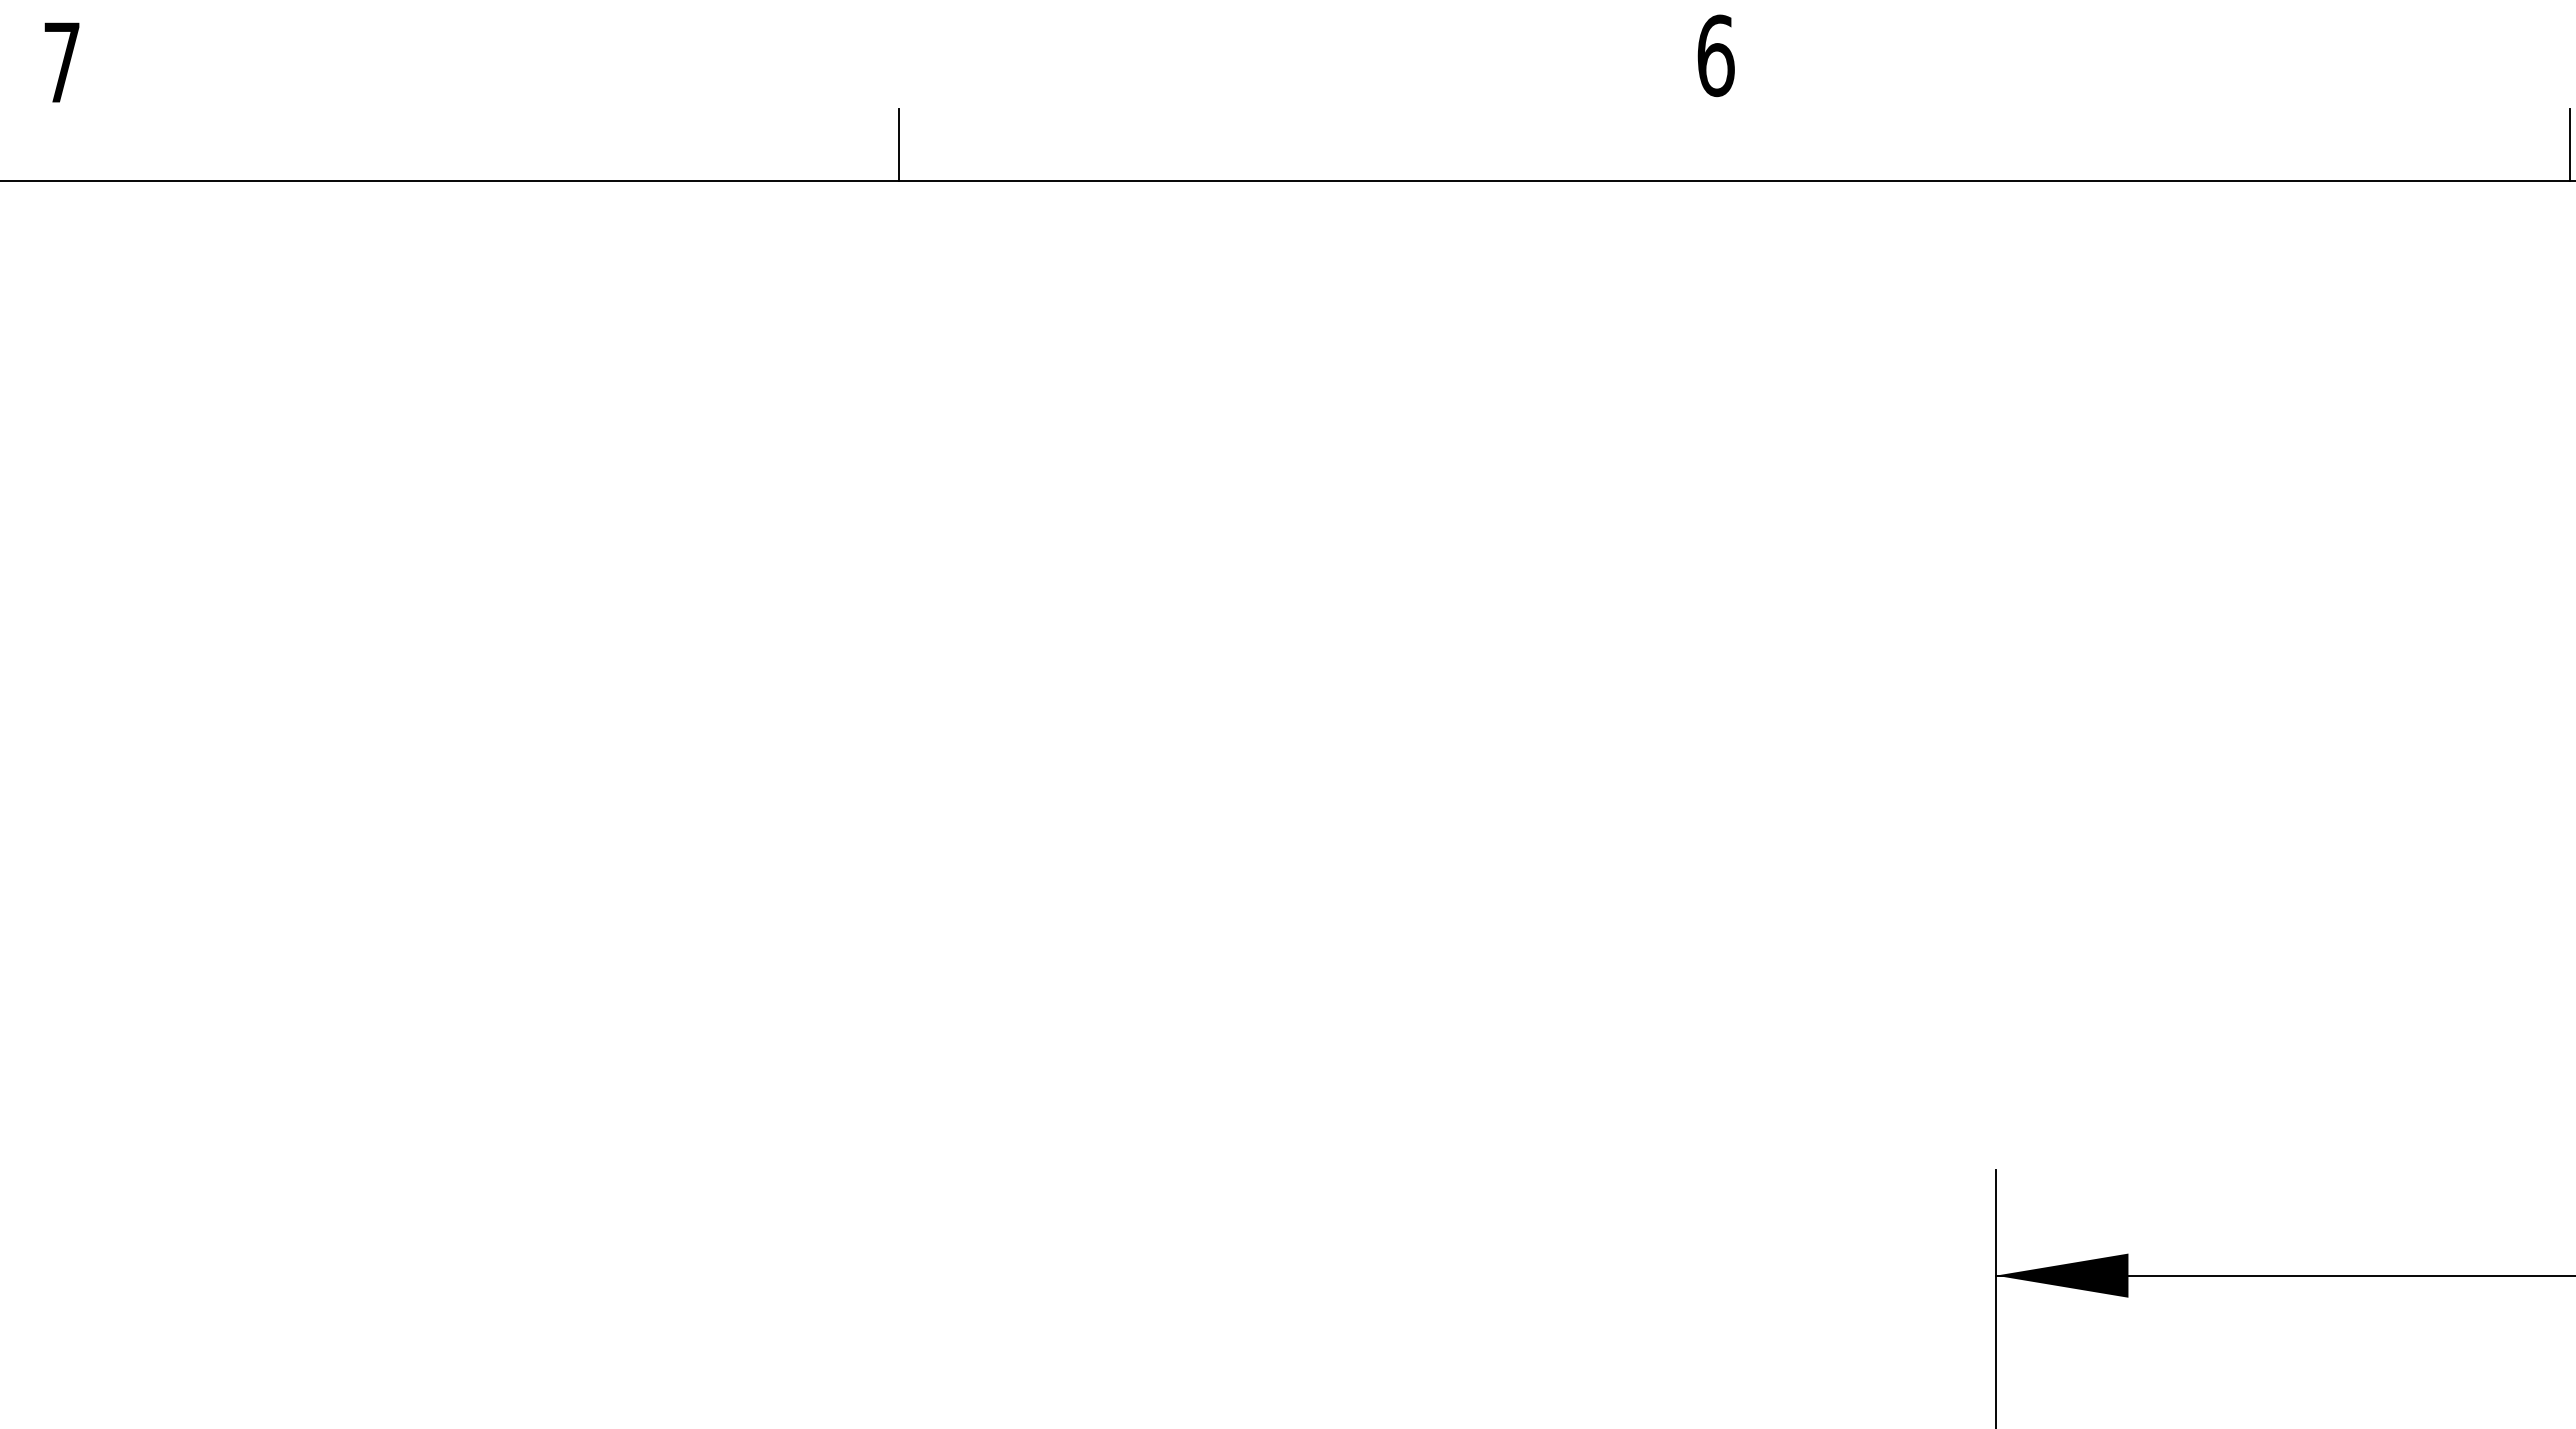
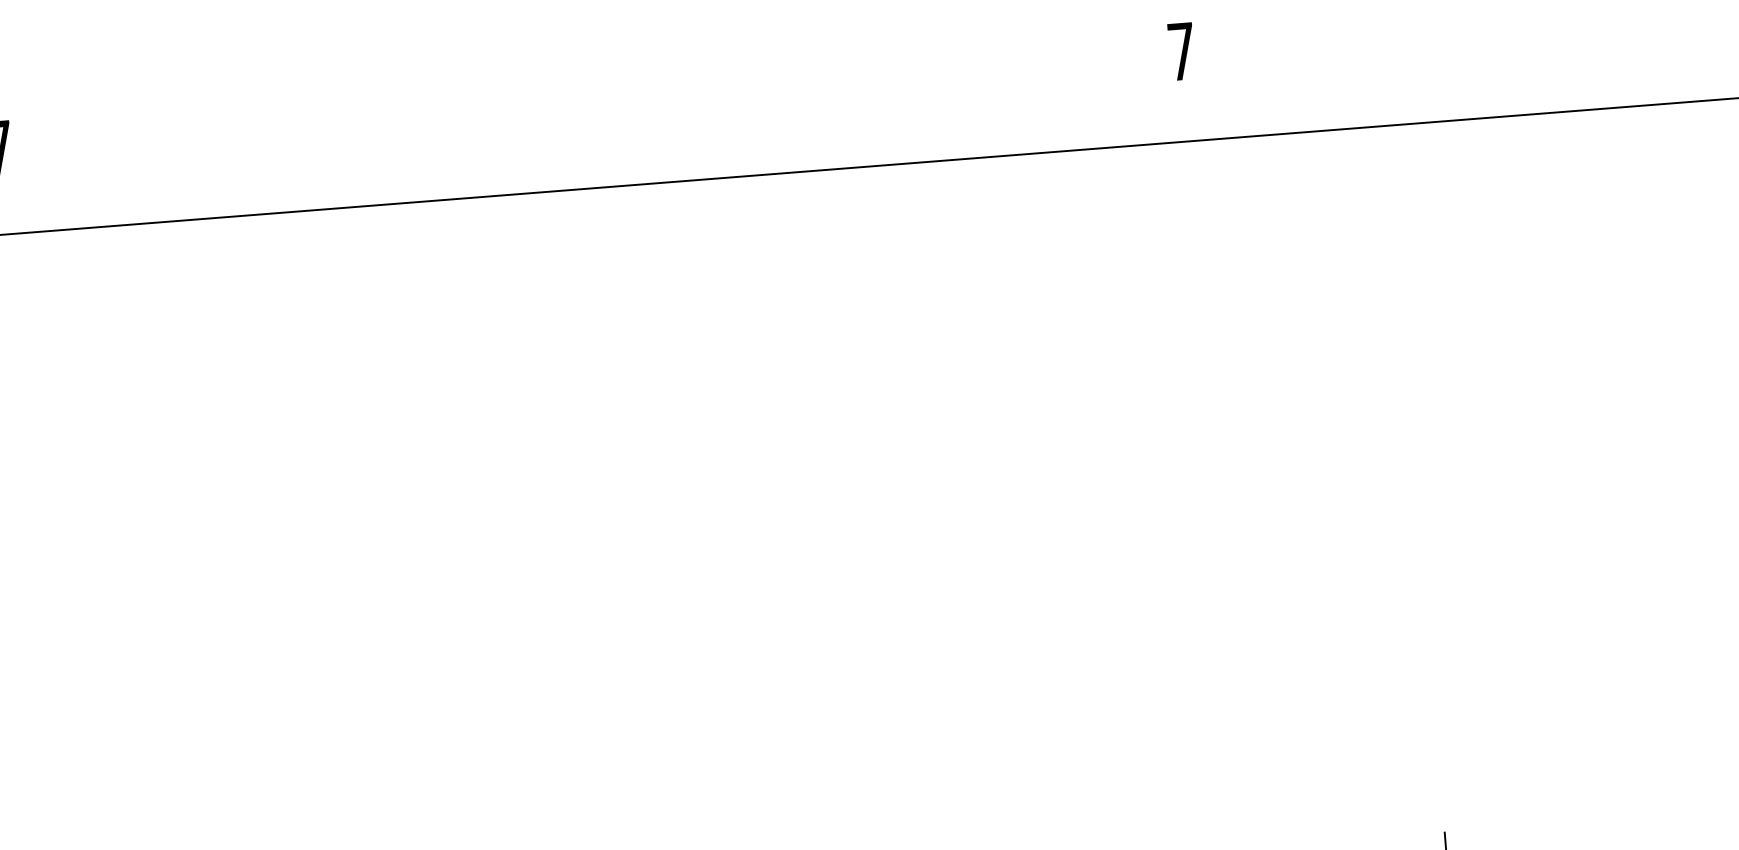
text: (1715, 55) -> (1181, 51), 6 -> 7
line: (898, 145) -> (601, 161), removed

